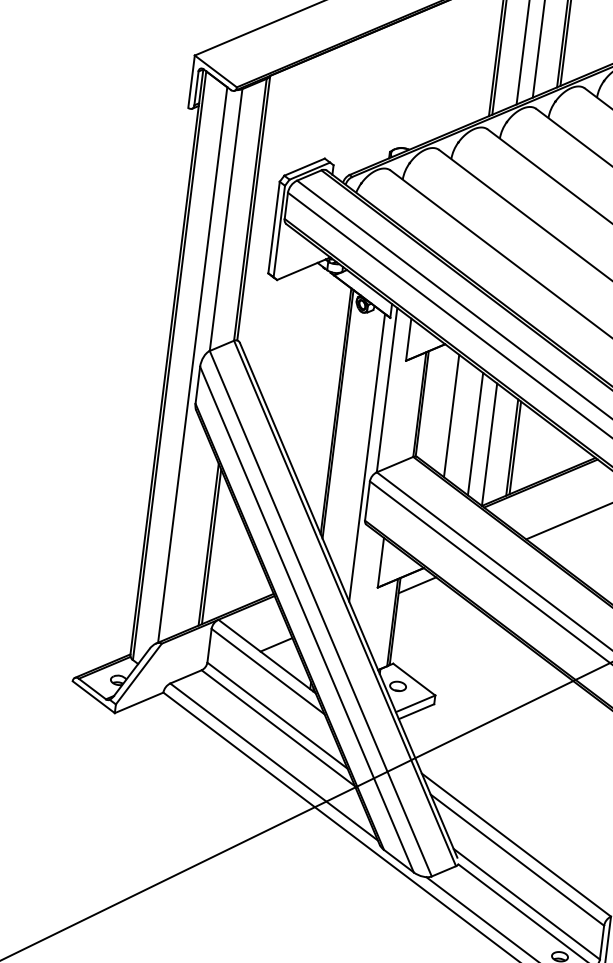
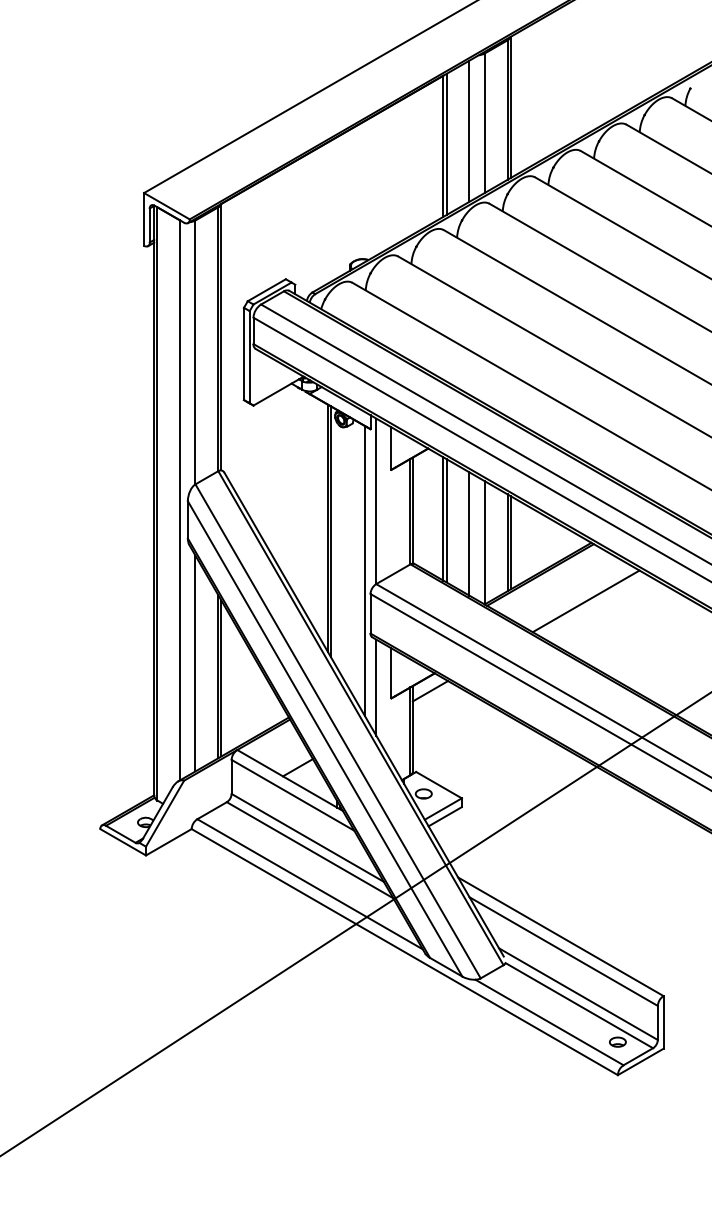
line: (454, 417) -> (446, 520), added
line: (187, 528) -> (195, 663), added
line: (364, 574) -> (376, 687), added

